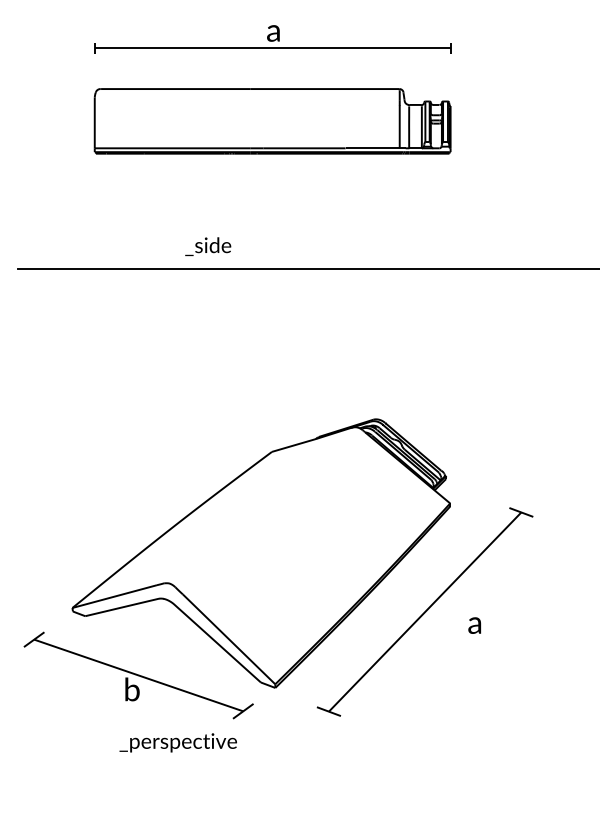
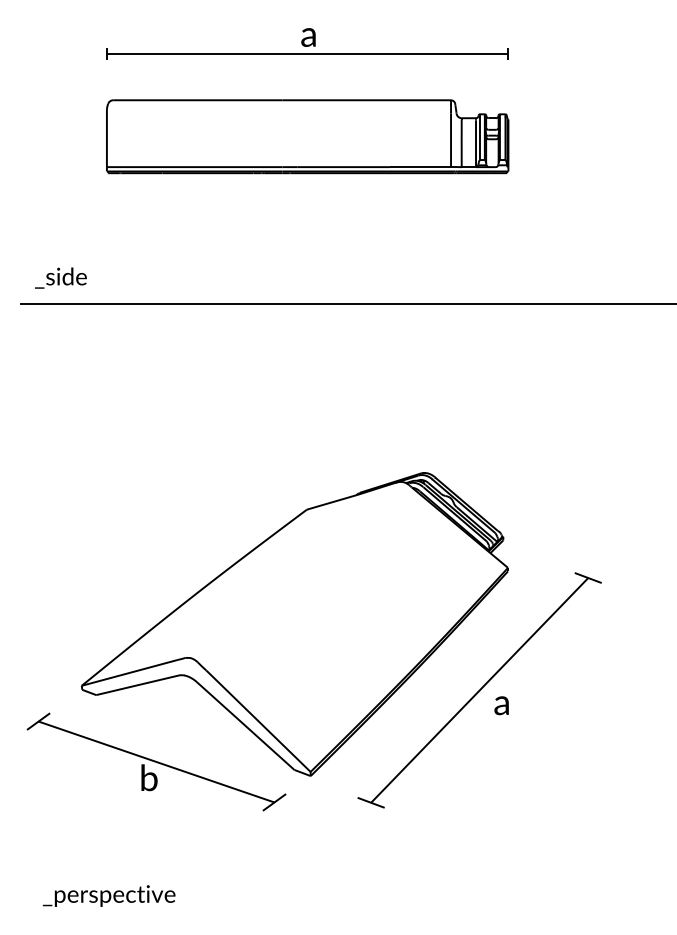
text: (207, 246) -> (60, 277), moved
text: (474, 625) -> (501, 705), moved
text: (177, 742) -> (108, 895), moved

